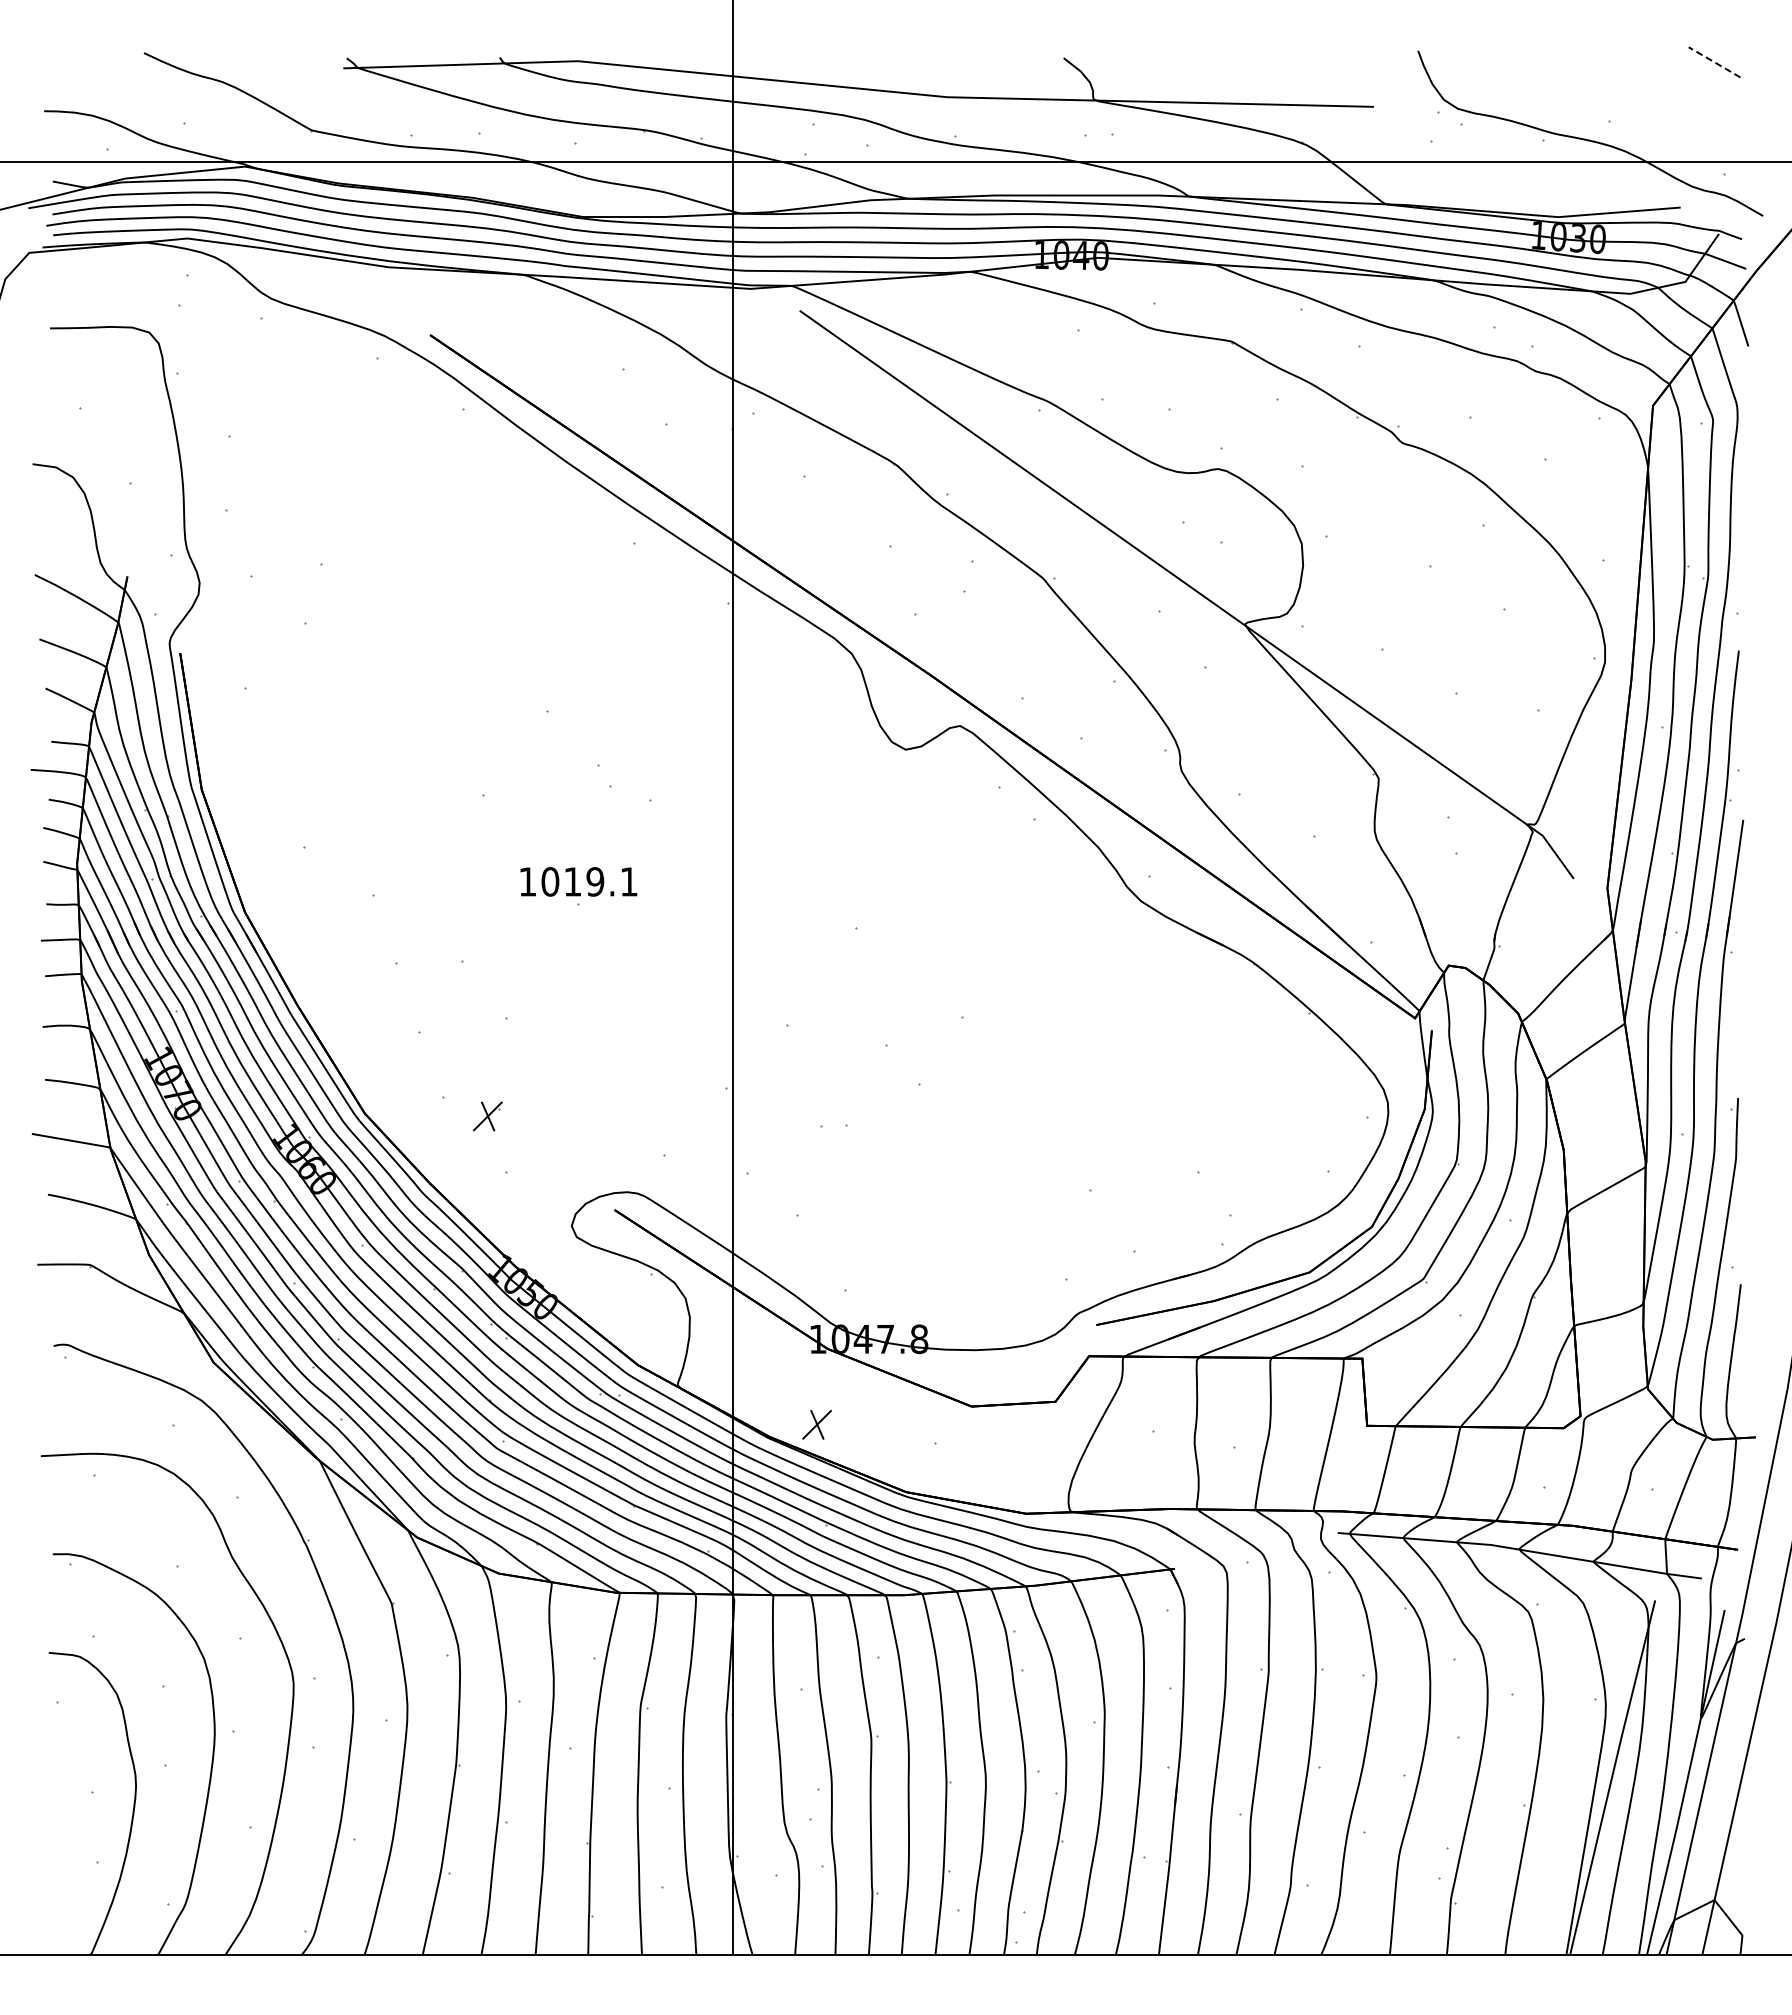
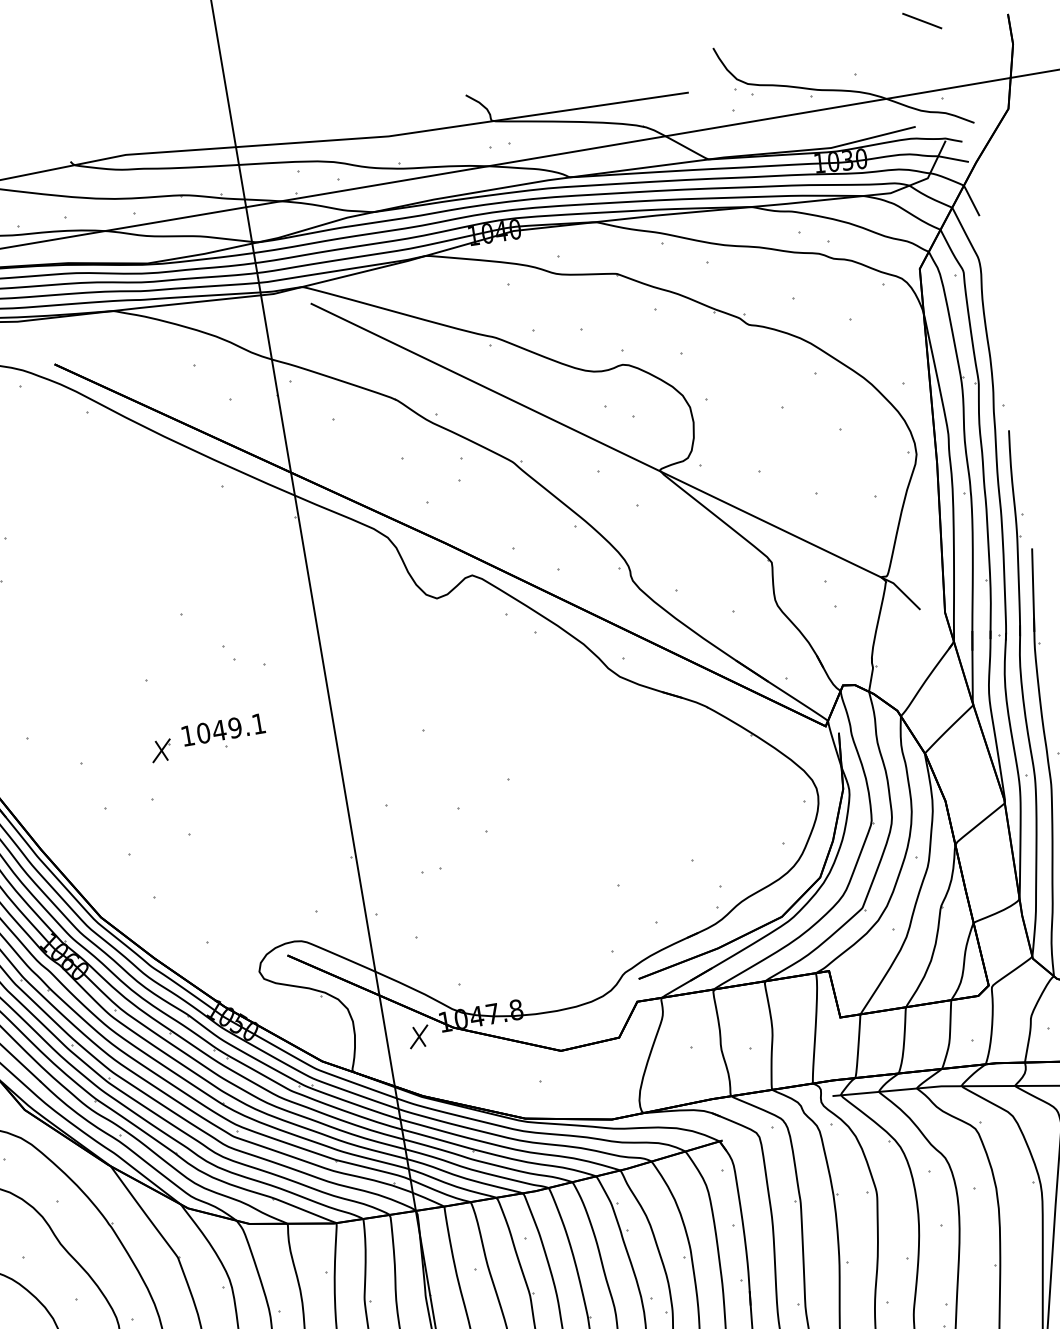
line: (1715, 62) -> (922, 21), dashed -> solid
text: (572, 881) -> (219, 730), 1019.1 -> 1049.1
part: (487, 1116) -> (161, 750), moved
part: (816, 1424) -> (418, 1036), moved

